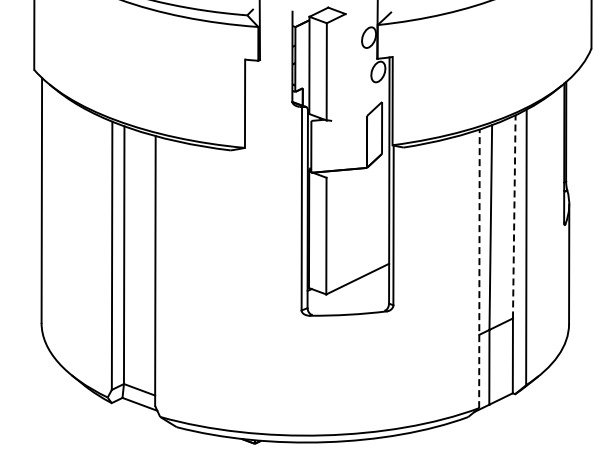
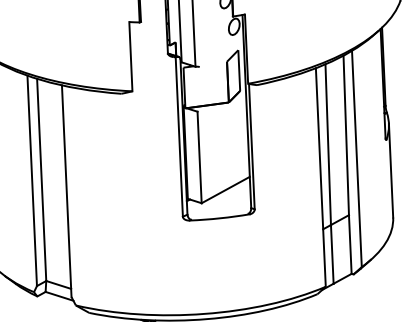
line: (514, 216) -> (346, 135), dashed -> solid
line: (479, 268) -> (320, 177), dashed -> solid

